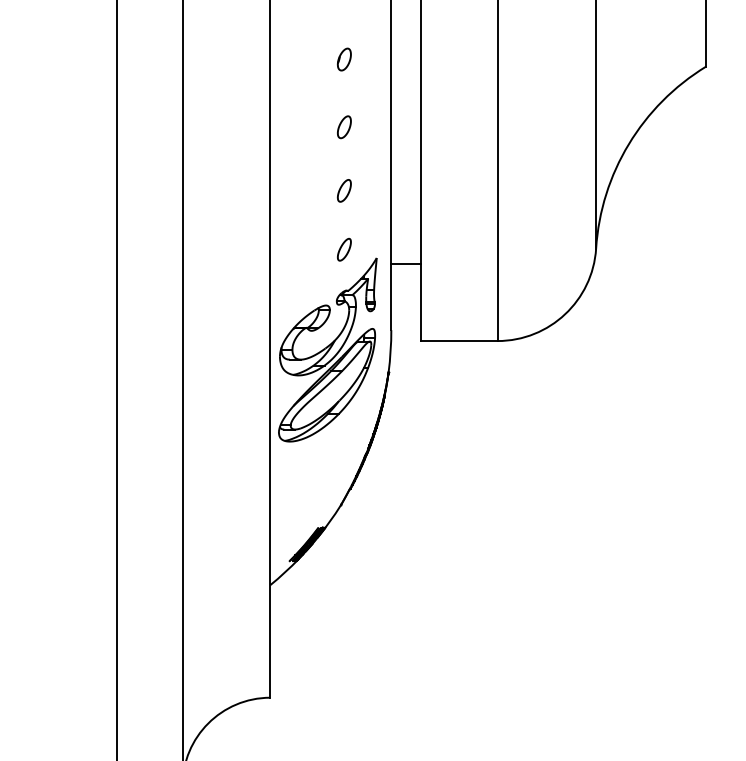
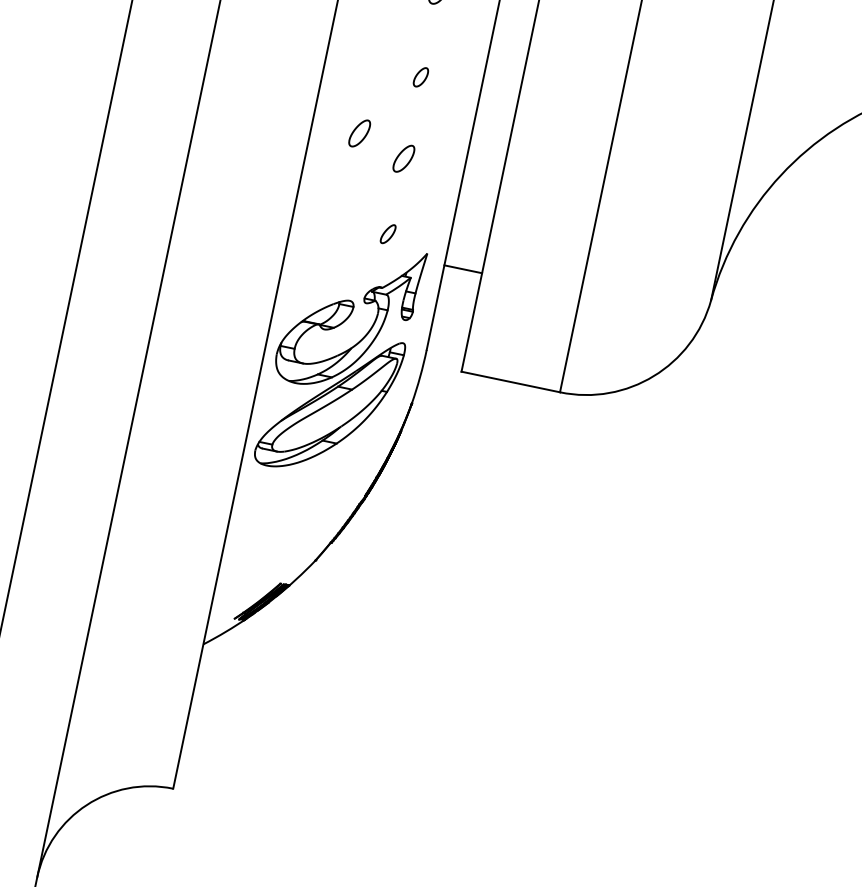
part: (344, 127) -> (420, 77), size x0.7
part: (307, 178) -> (359, 133), added
part: (344, 249) -> (388, 233), size x0.7

